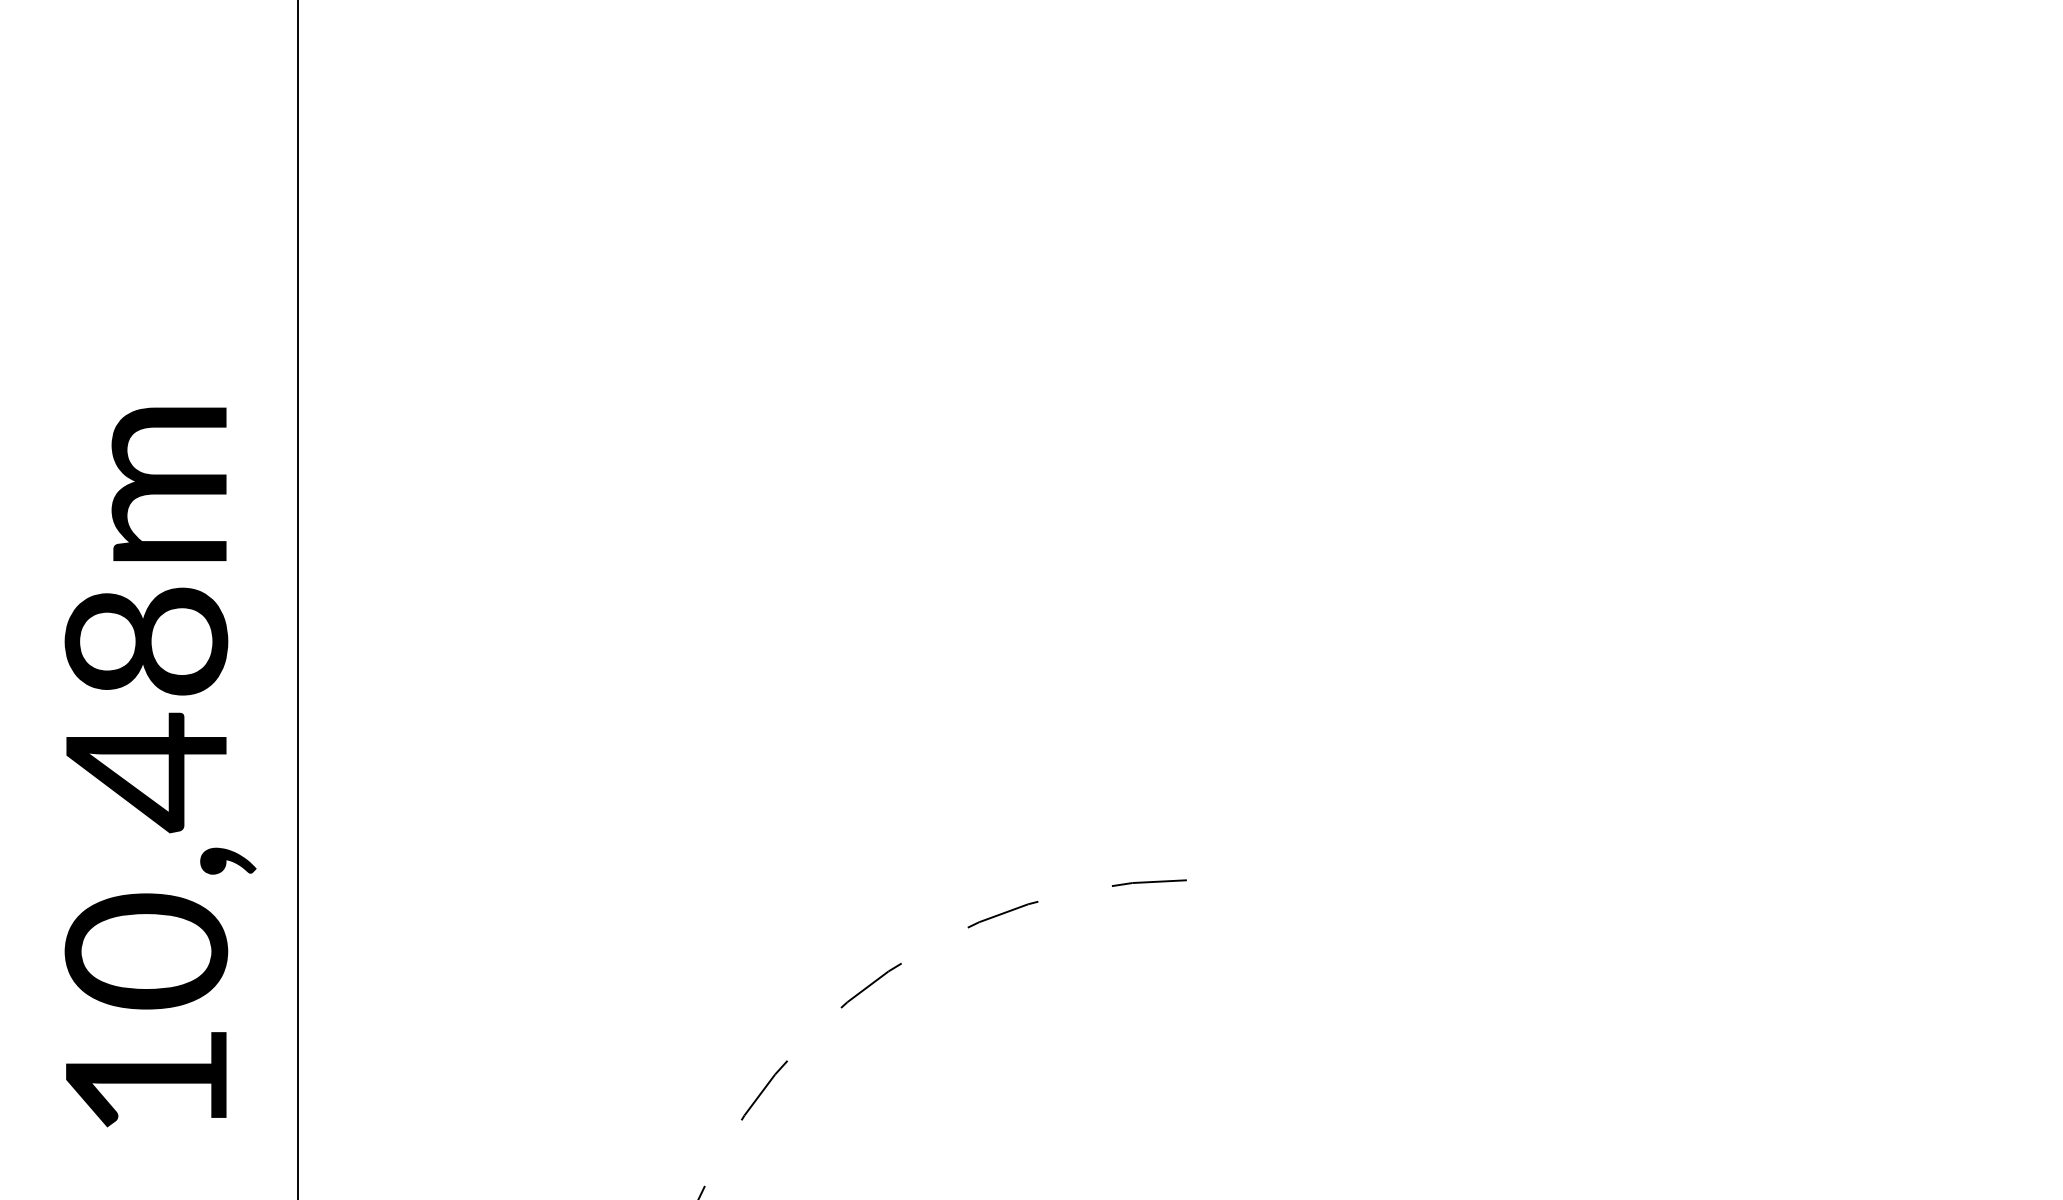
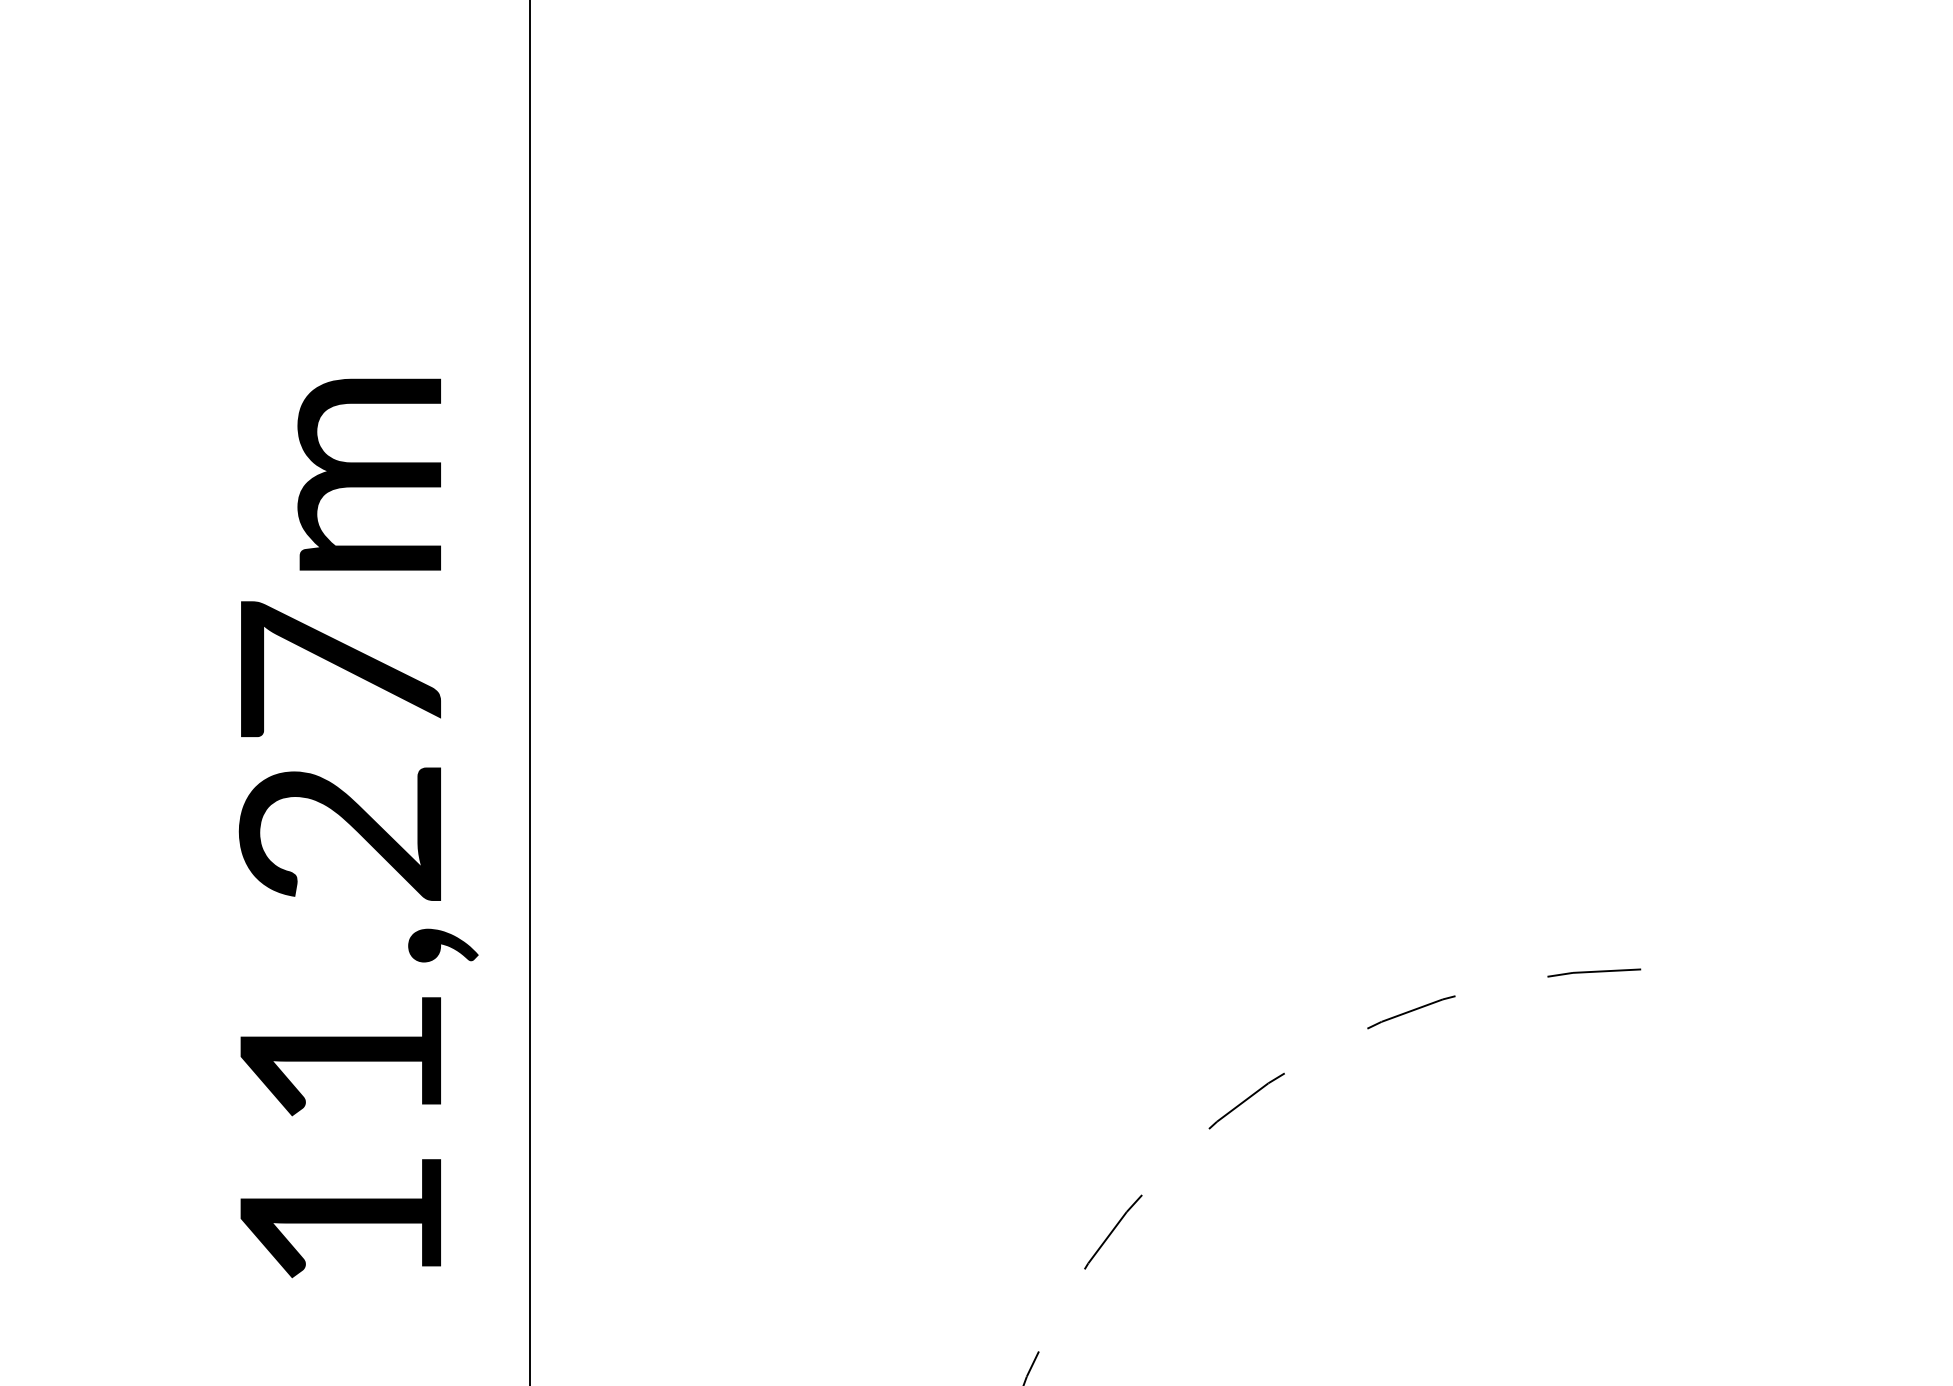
text: (146, 797) -> (341, 865), 10,48m -> 11,27m

